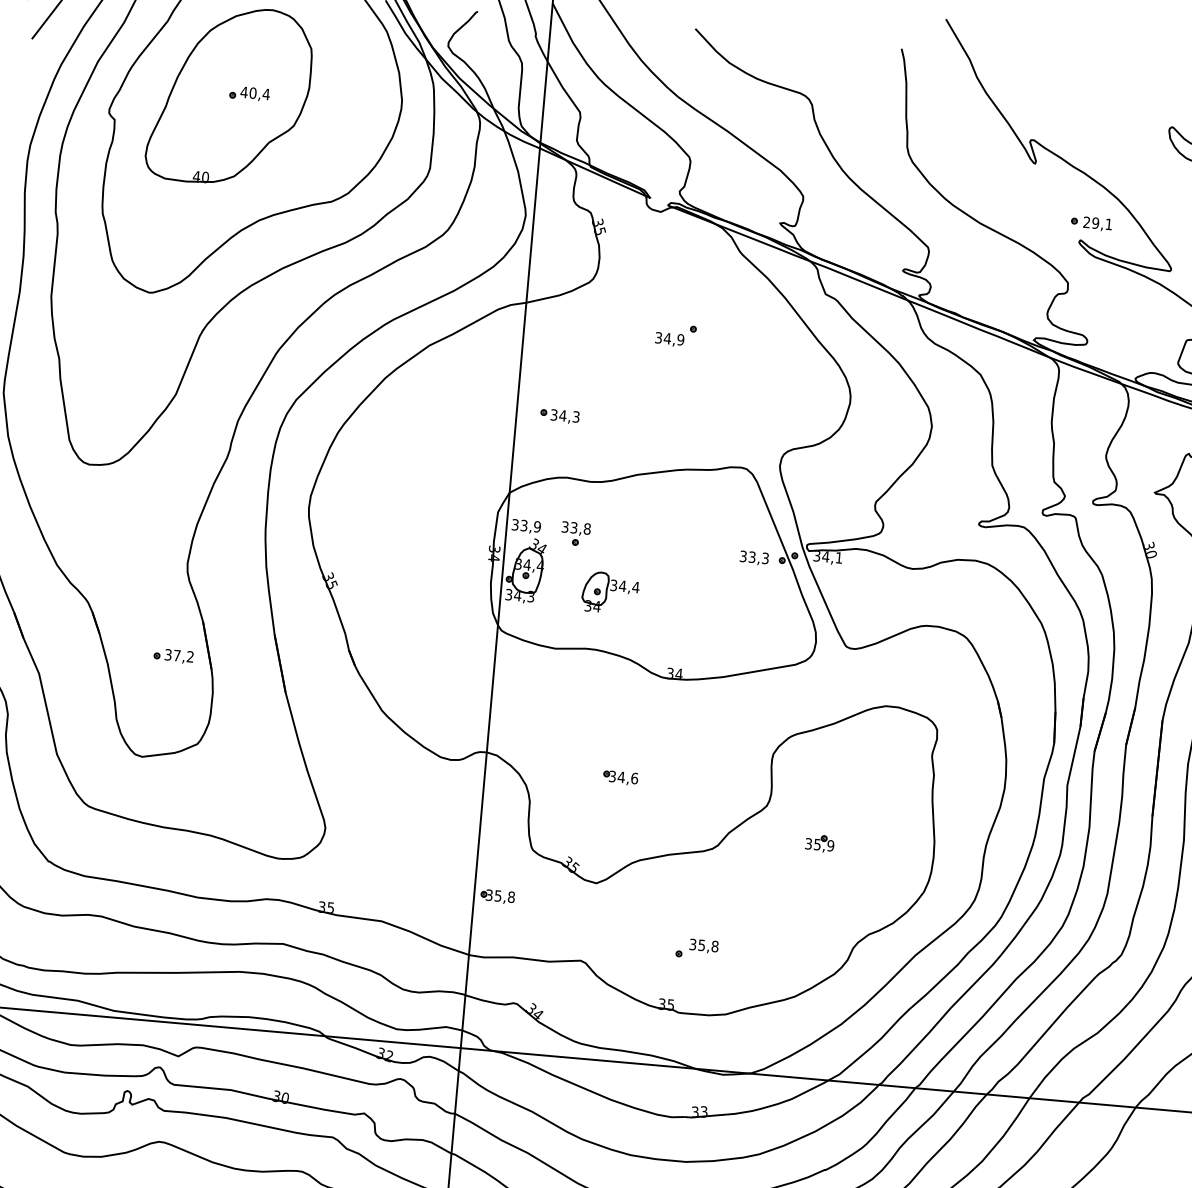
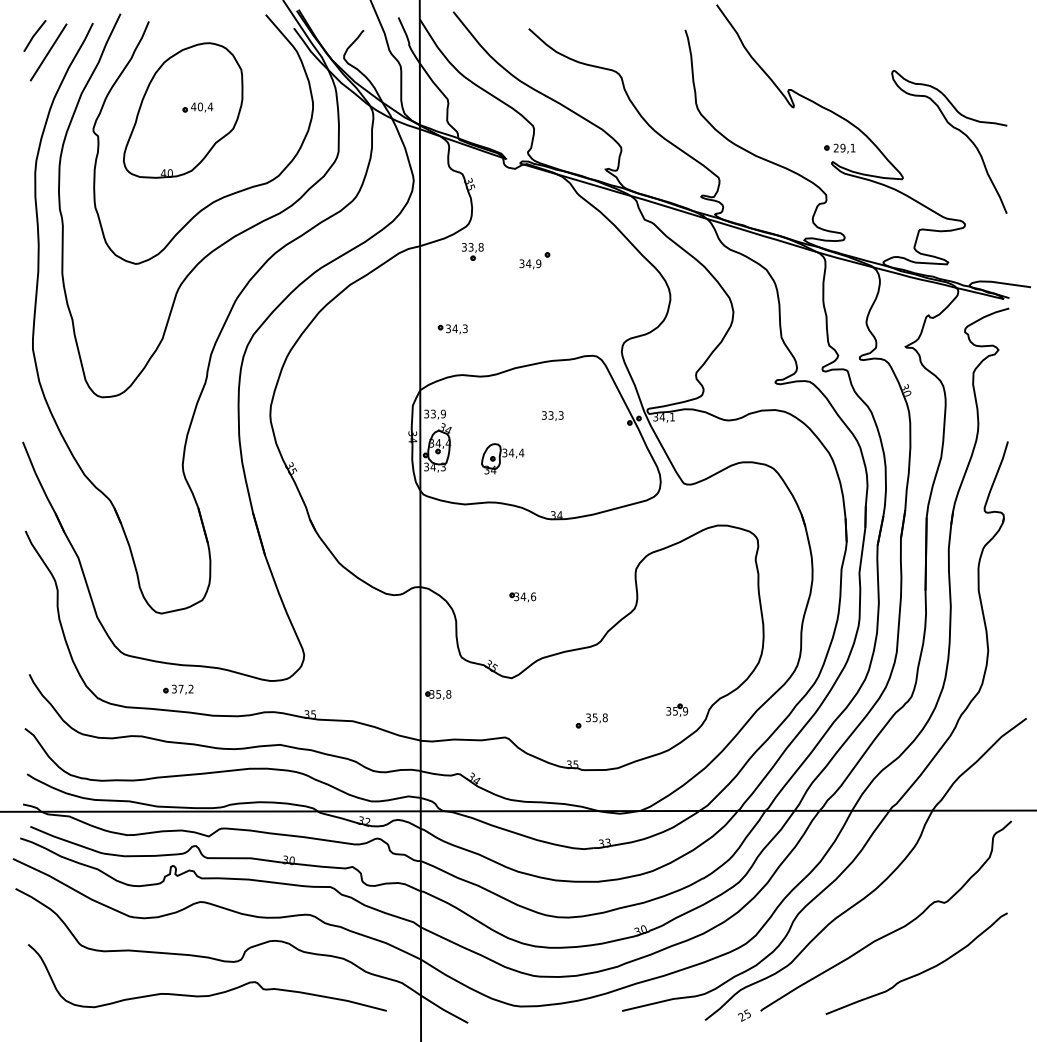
part: (575, 533) -> (472, 251), moved
text: (754, 557) -> (552, 415), moved
part: (173, 655) -> (178, 689), moved
part: (820, 842) -> (677, 709), moved

